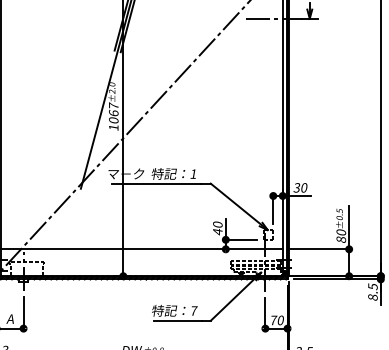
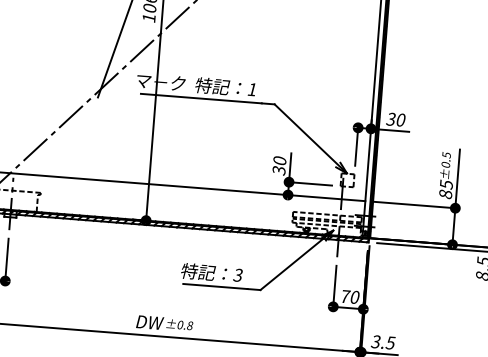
text: (217, 231) -> (278, 170), 40 -> 30
text: (341, 232) -> (446, 184), 80 -> 85
text: (193, 310) -> (237, 274), 7 -> 3

